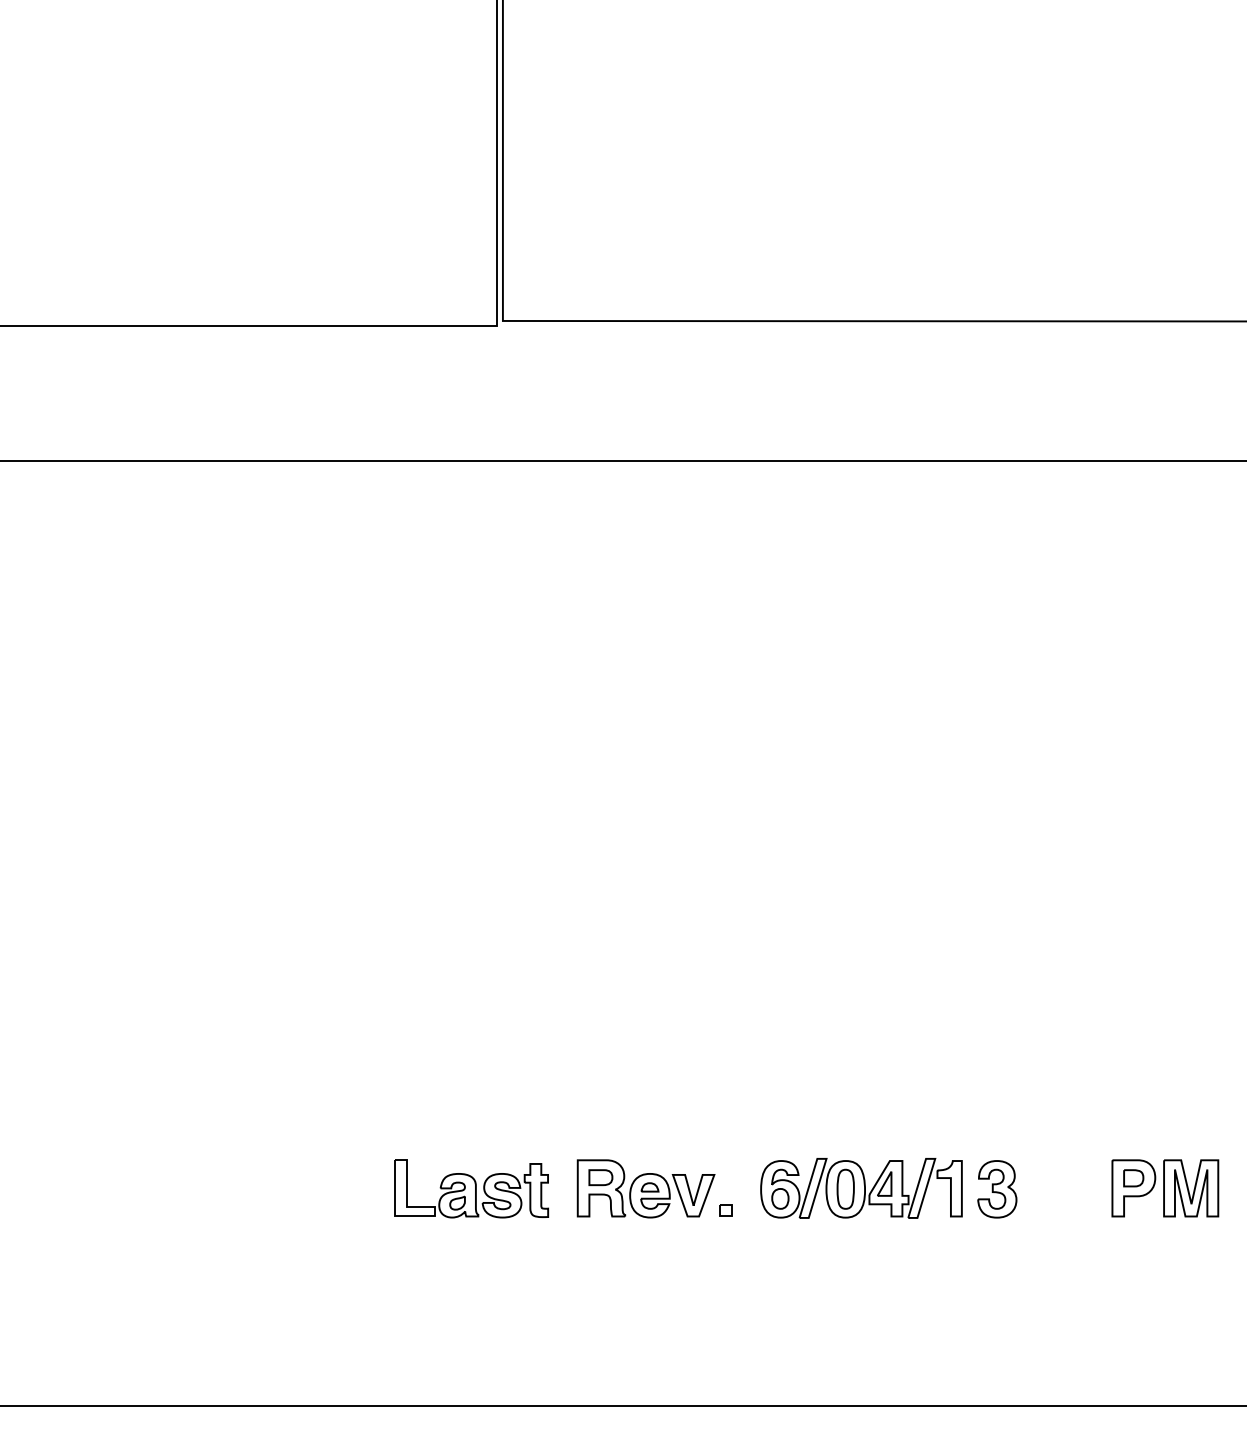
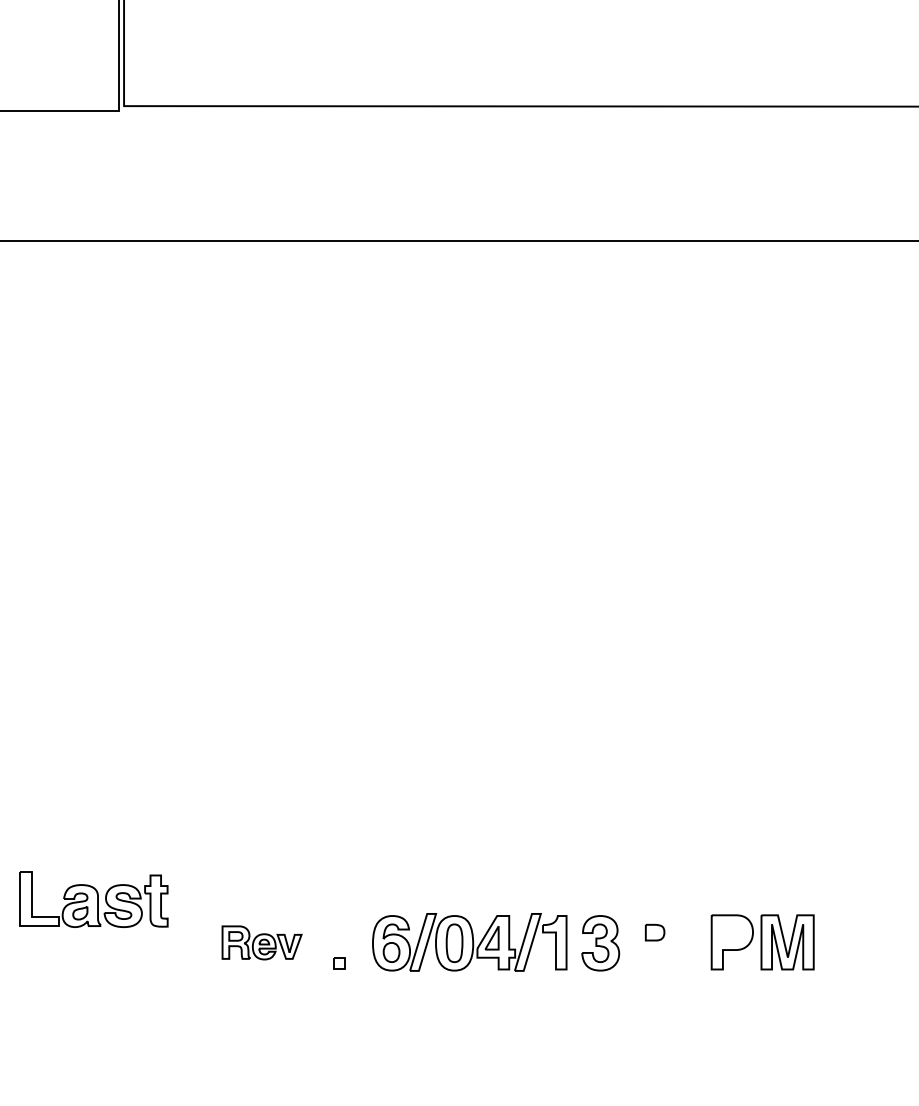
part: (1133, 1178) -> (654, 932), moved
part: (471, 1188) -> (93, 899), moved
part: (645, 1188) -> (261, 942), size x0.6

